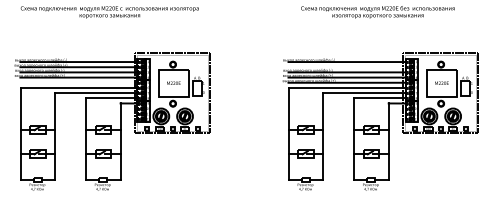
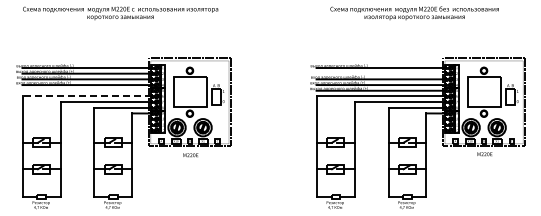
text: (173, 83) -> (190, 155), moved
text: (441, 83) -> (484, 154), moved
line: (78, 88) -> (86, 96), solid -> dashed

